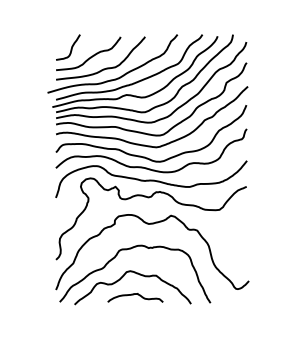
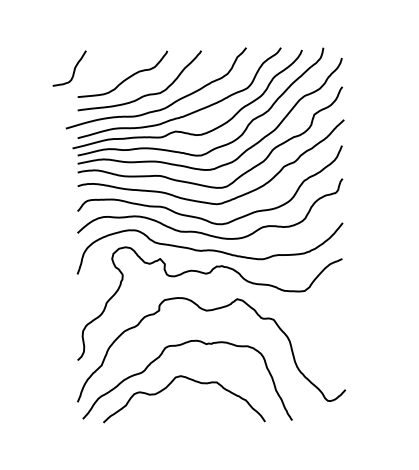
curve: (71, 48) -> (73, 69), moved
curve: (133, 295) -> (185, 409), removed

